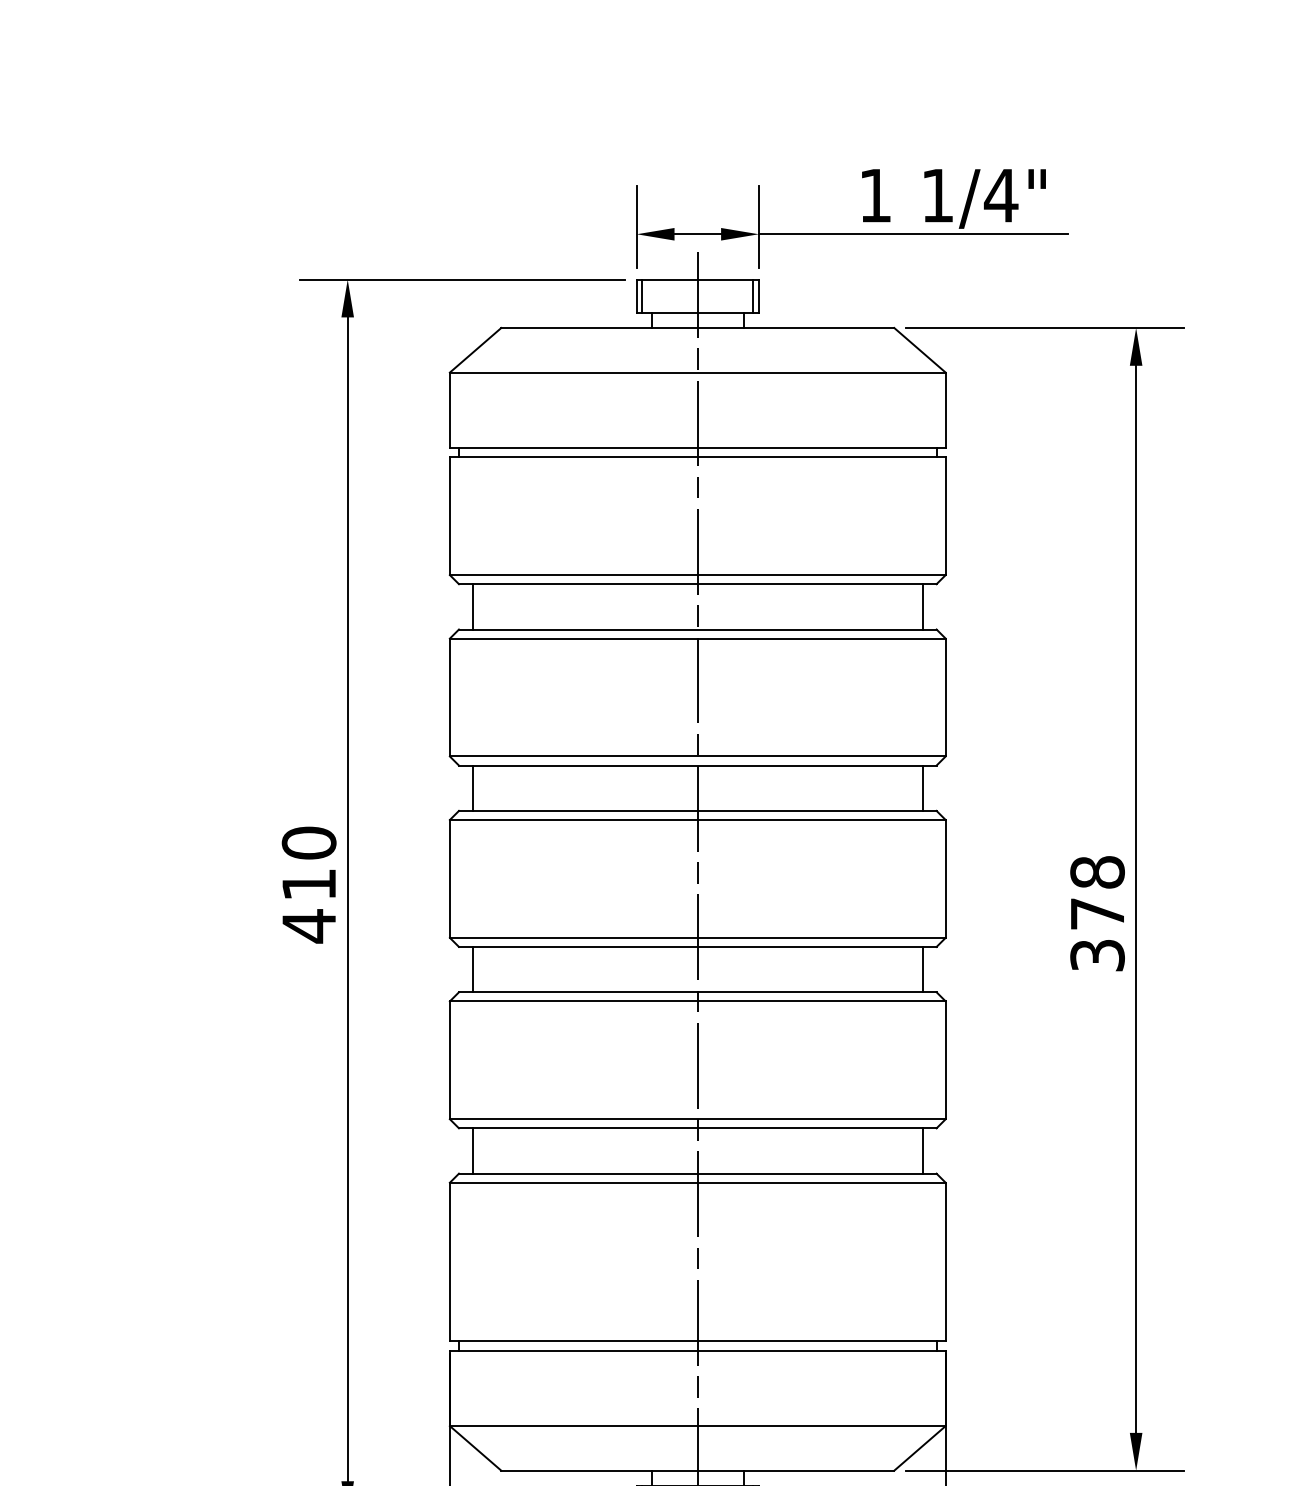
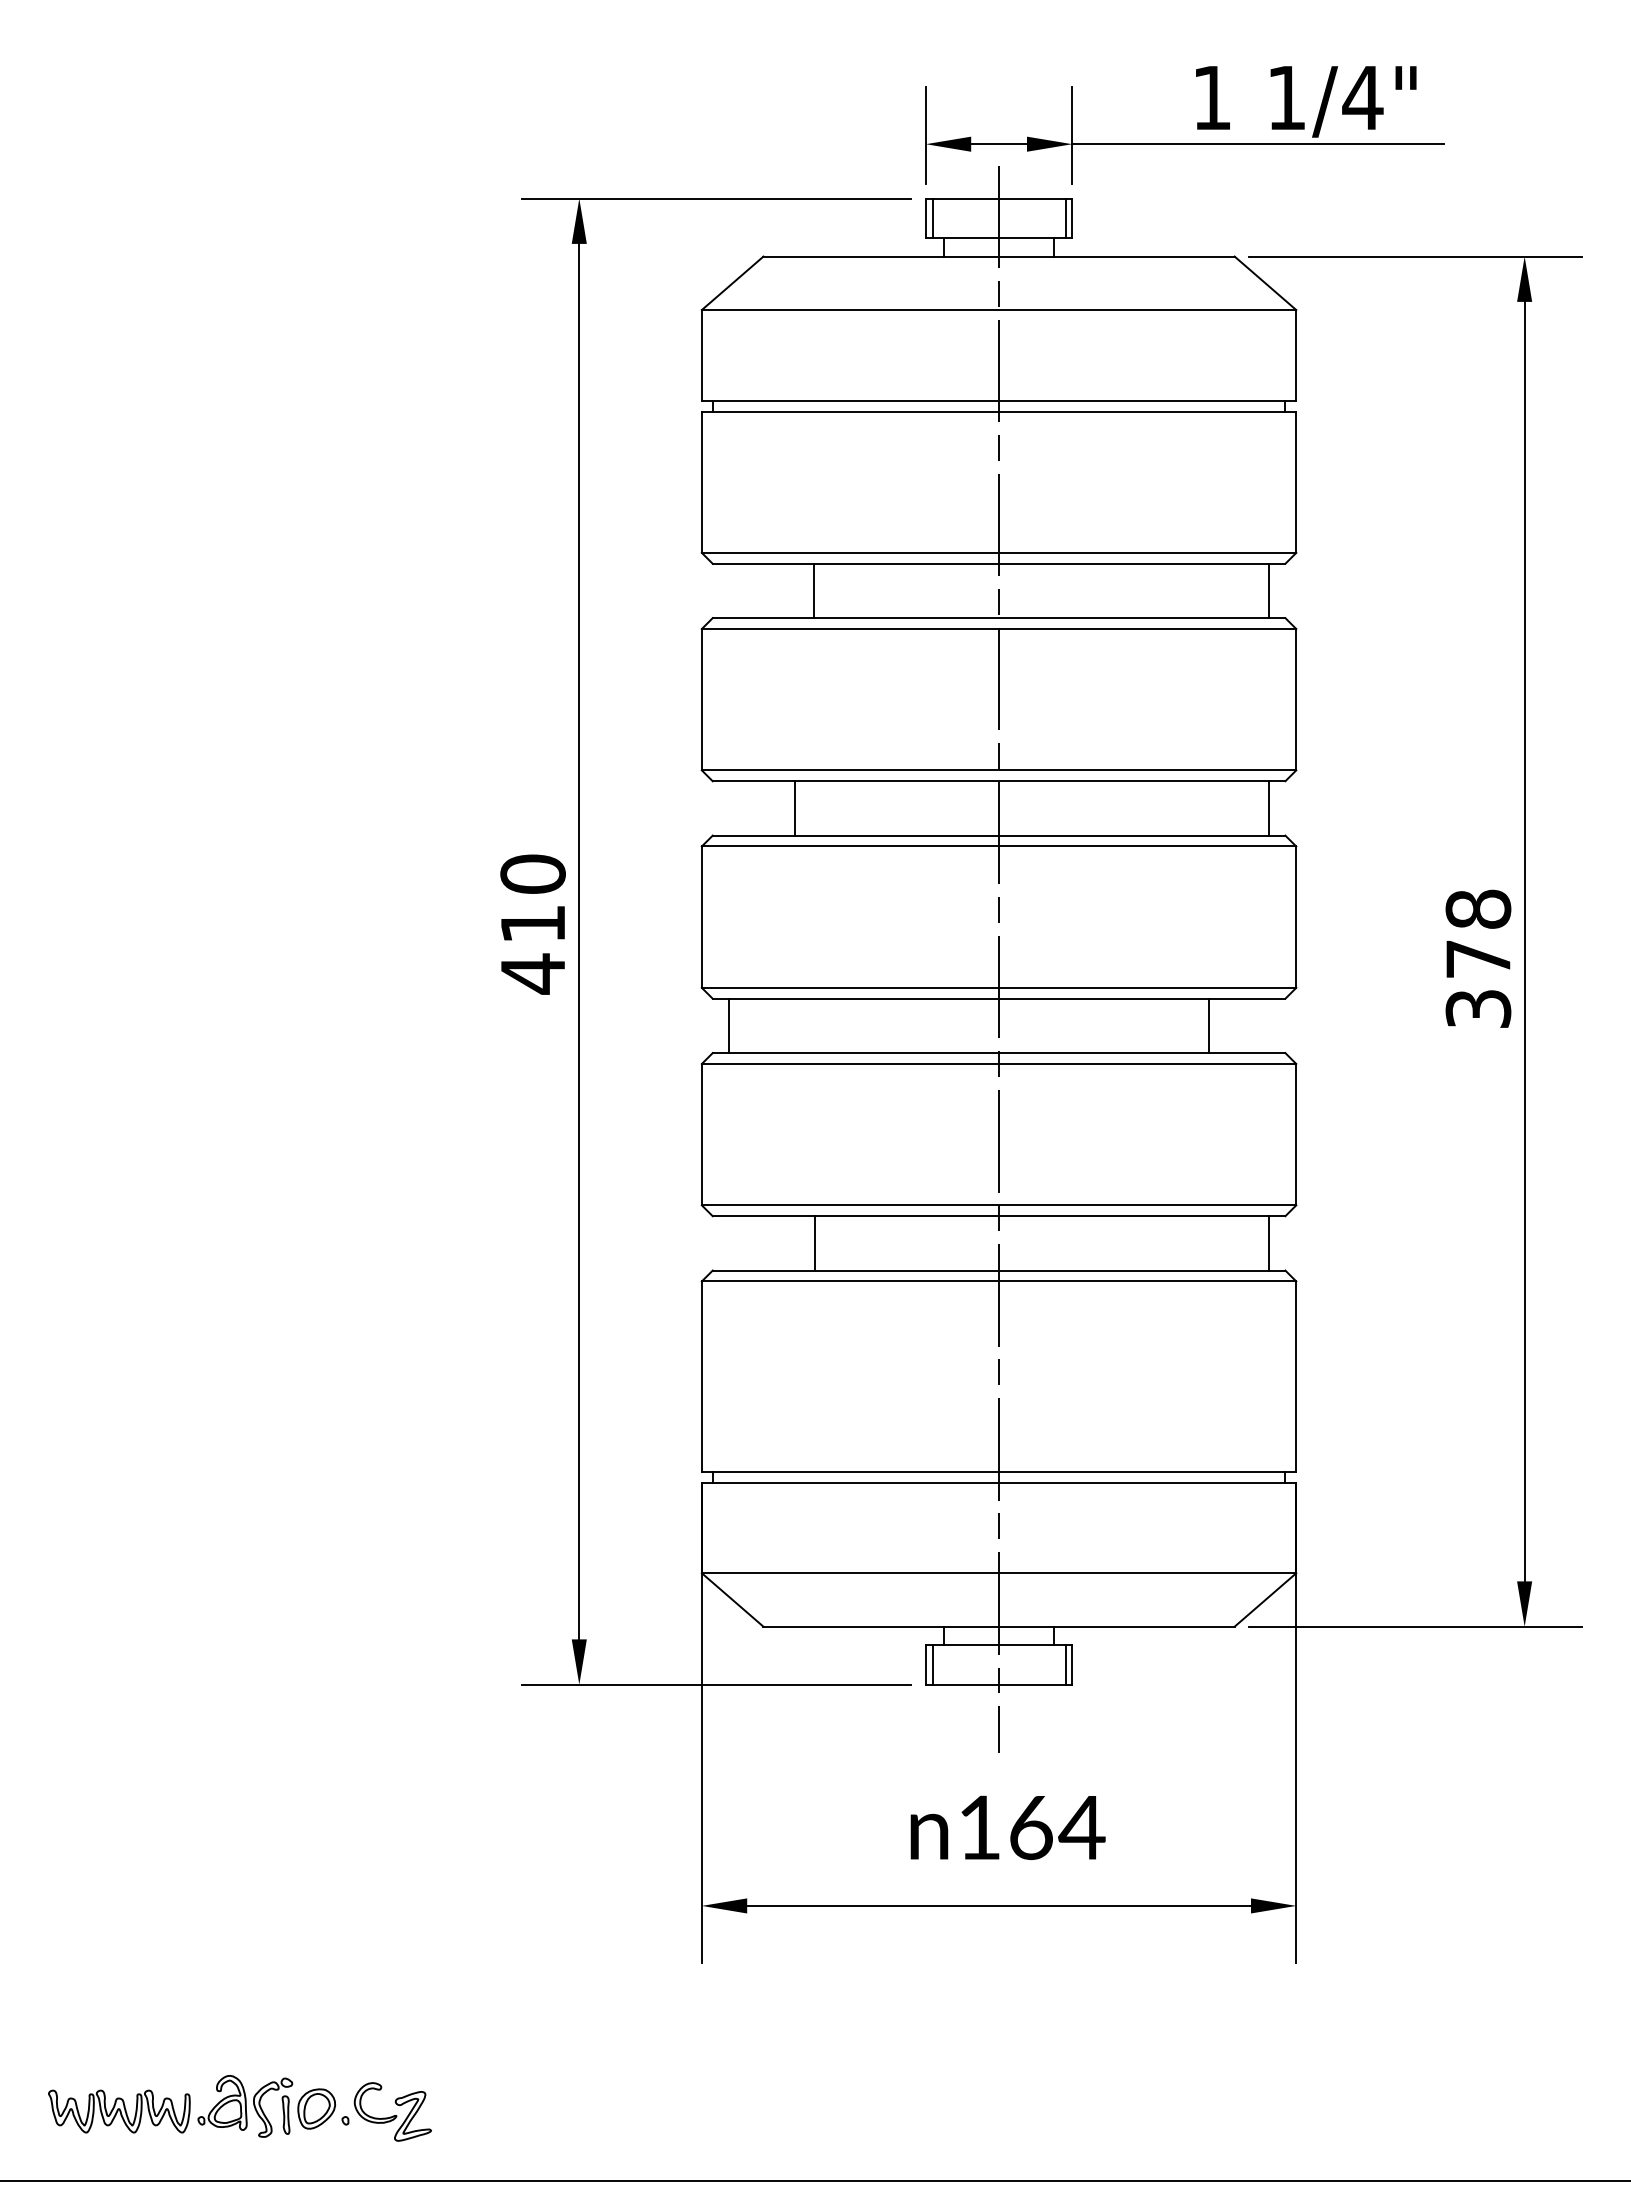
line: (472, 606) -> (814, 590), moved
line: (472, 788) -> (795, 808), moved
line: (923, 969) -> (1209, 1025), moved
line: (472, 1151) -> (815, 1243), moved

